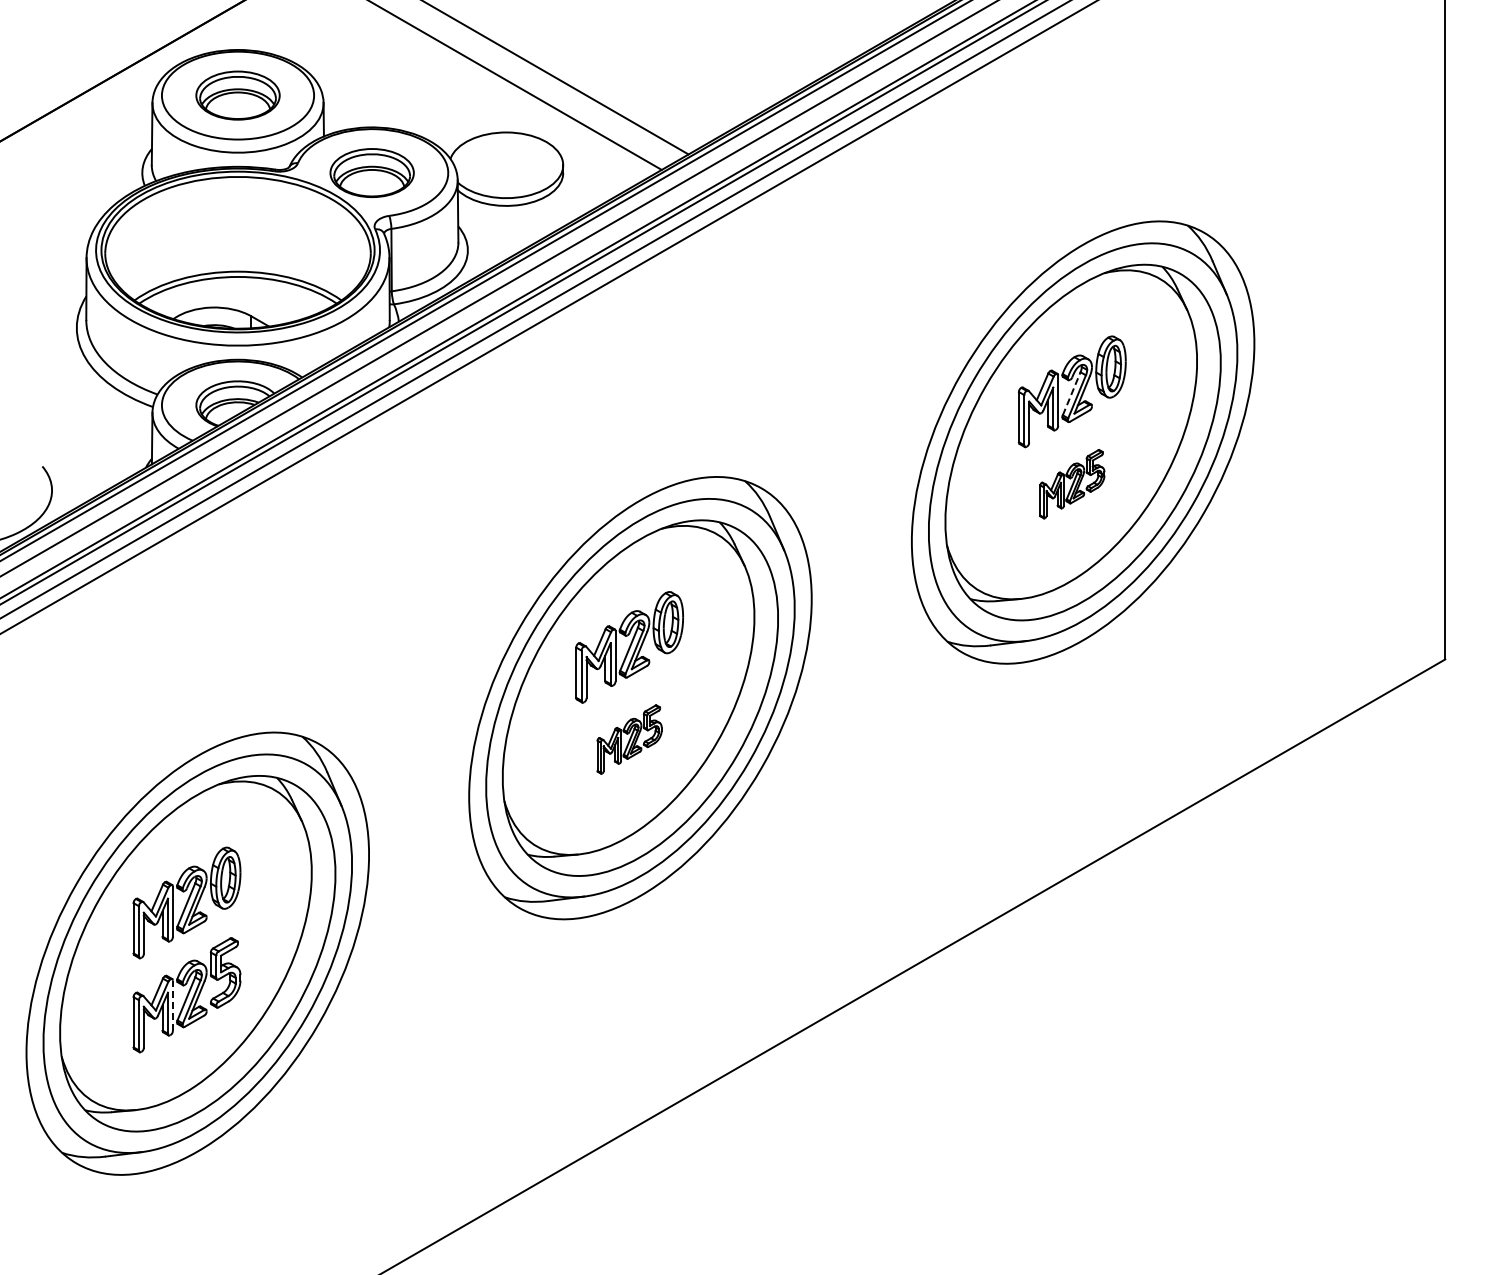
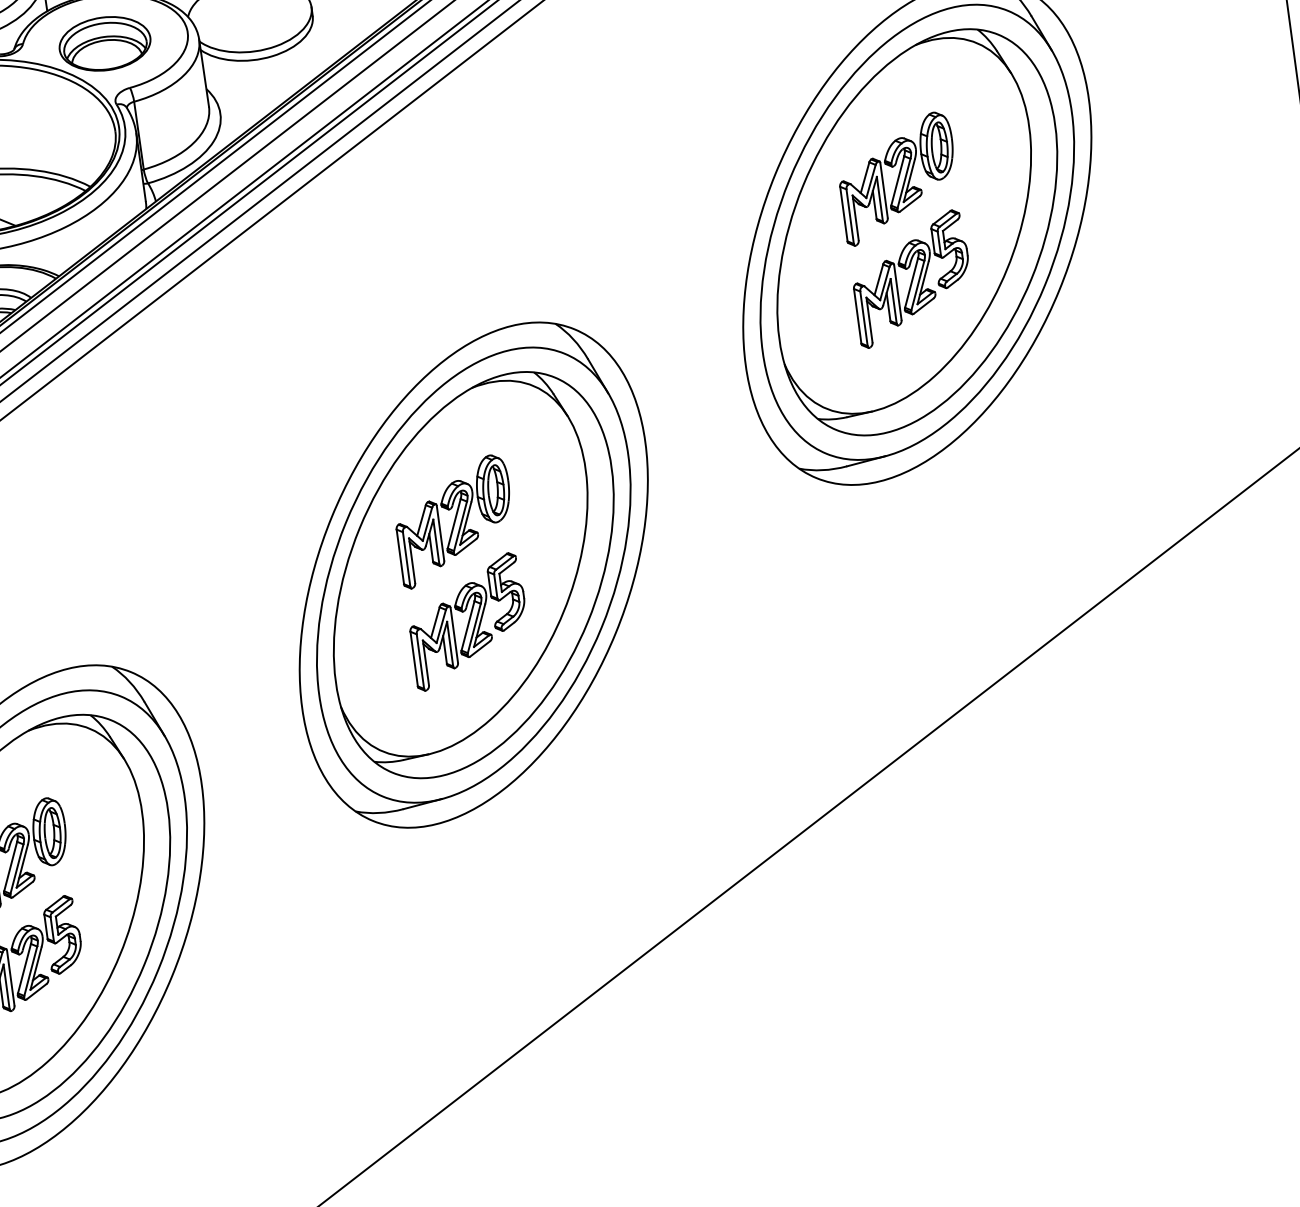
line: (1071, 393) -> (897, 180), dashed -> solid
part: (1072, 484) -> (911, 279), size x1.67
part: (629, 739) -> (467, 621), size x1.67
line: (172, 1005) -> (10, 977), dashed -> solid

